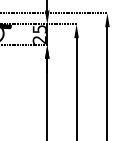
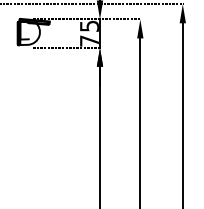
text: (38, 39) -> (88, 40), 25 -> 75

